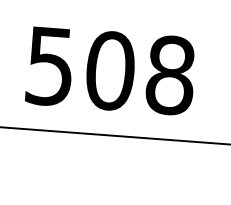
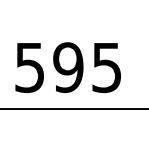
text: (140, 72) -> (87, 67), 508 -> 595

